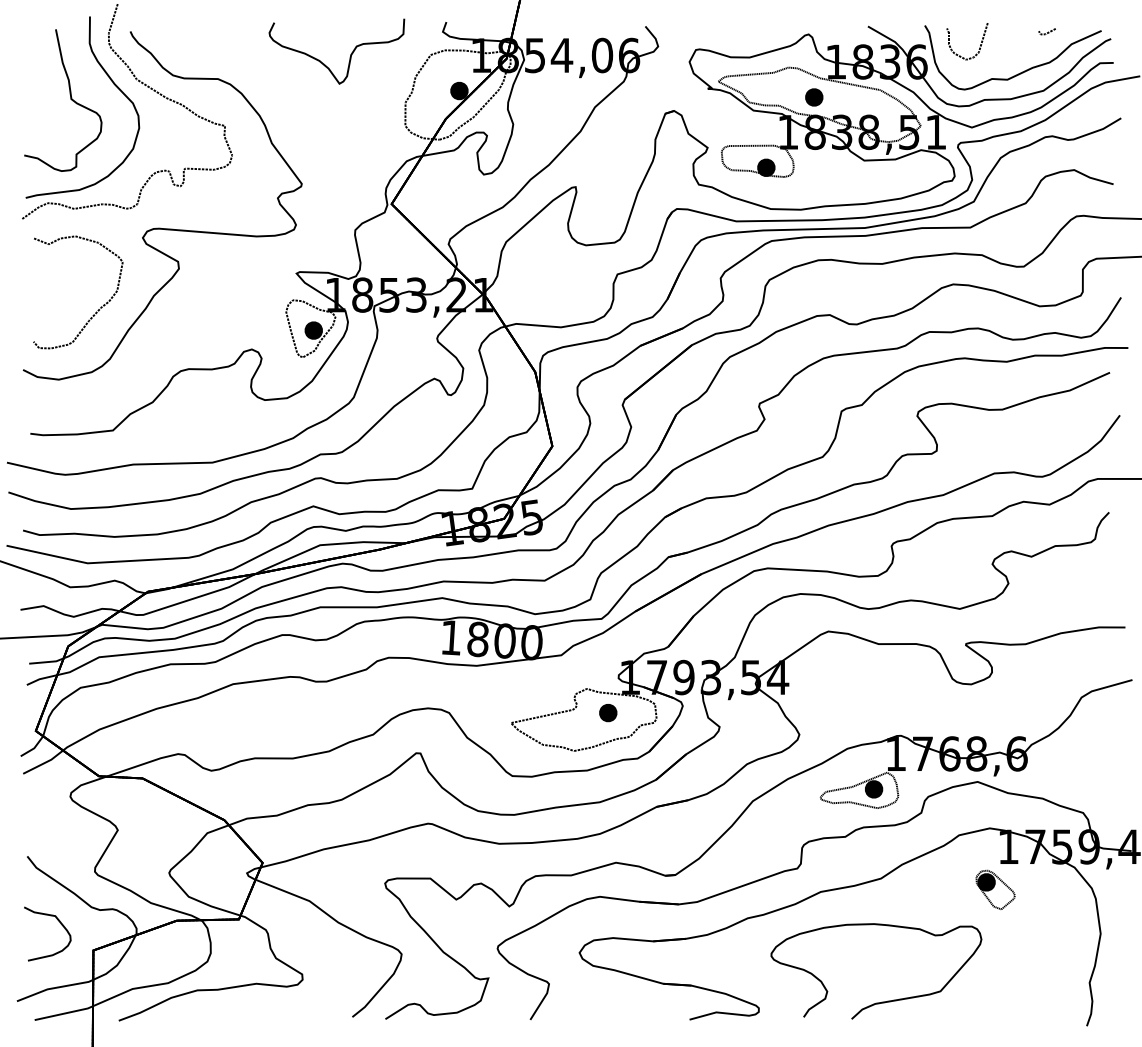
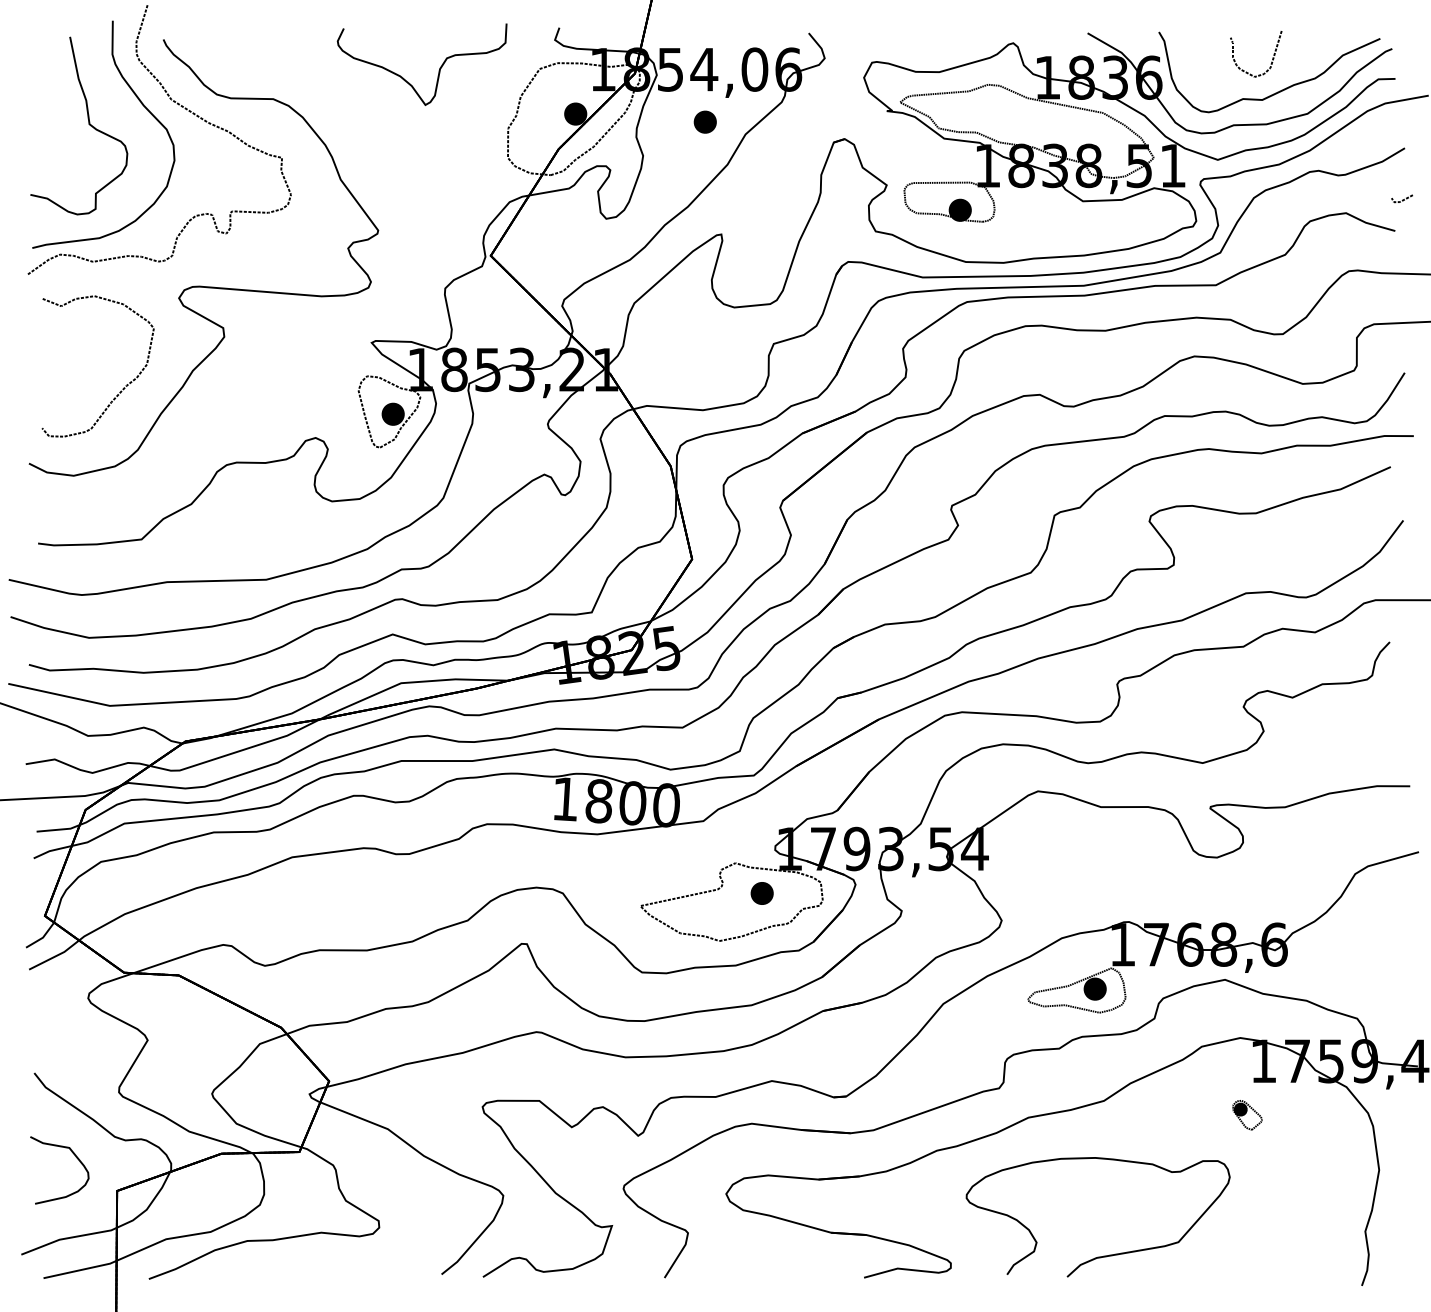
line: (1047, 32) -> (1402, 199), moved
curve: (980, 44) -> (1272, 57), moved
part: (813, 96) -> (704, 121), moved
part: (995, 890) -> (1247, 1115), size x0.6

